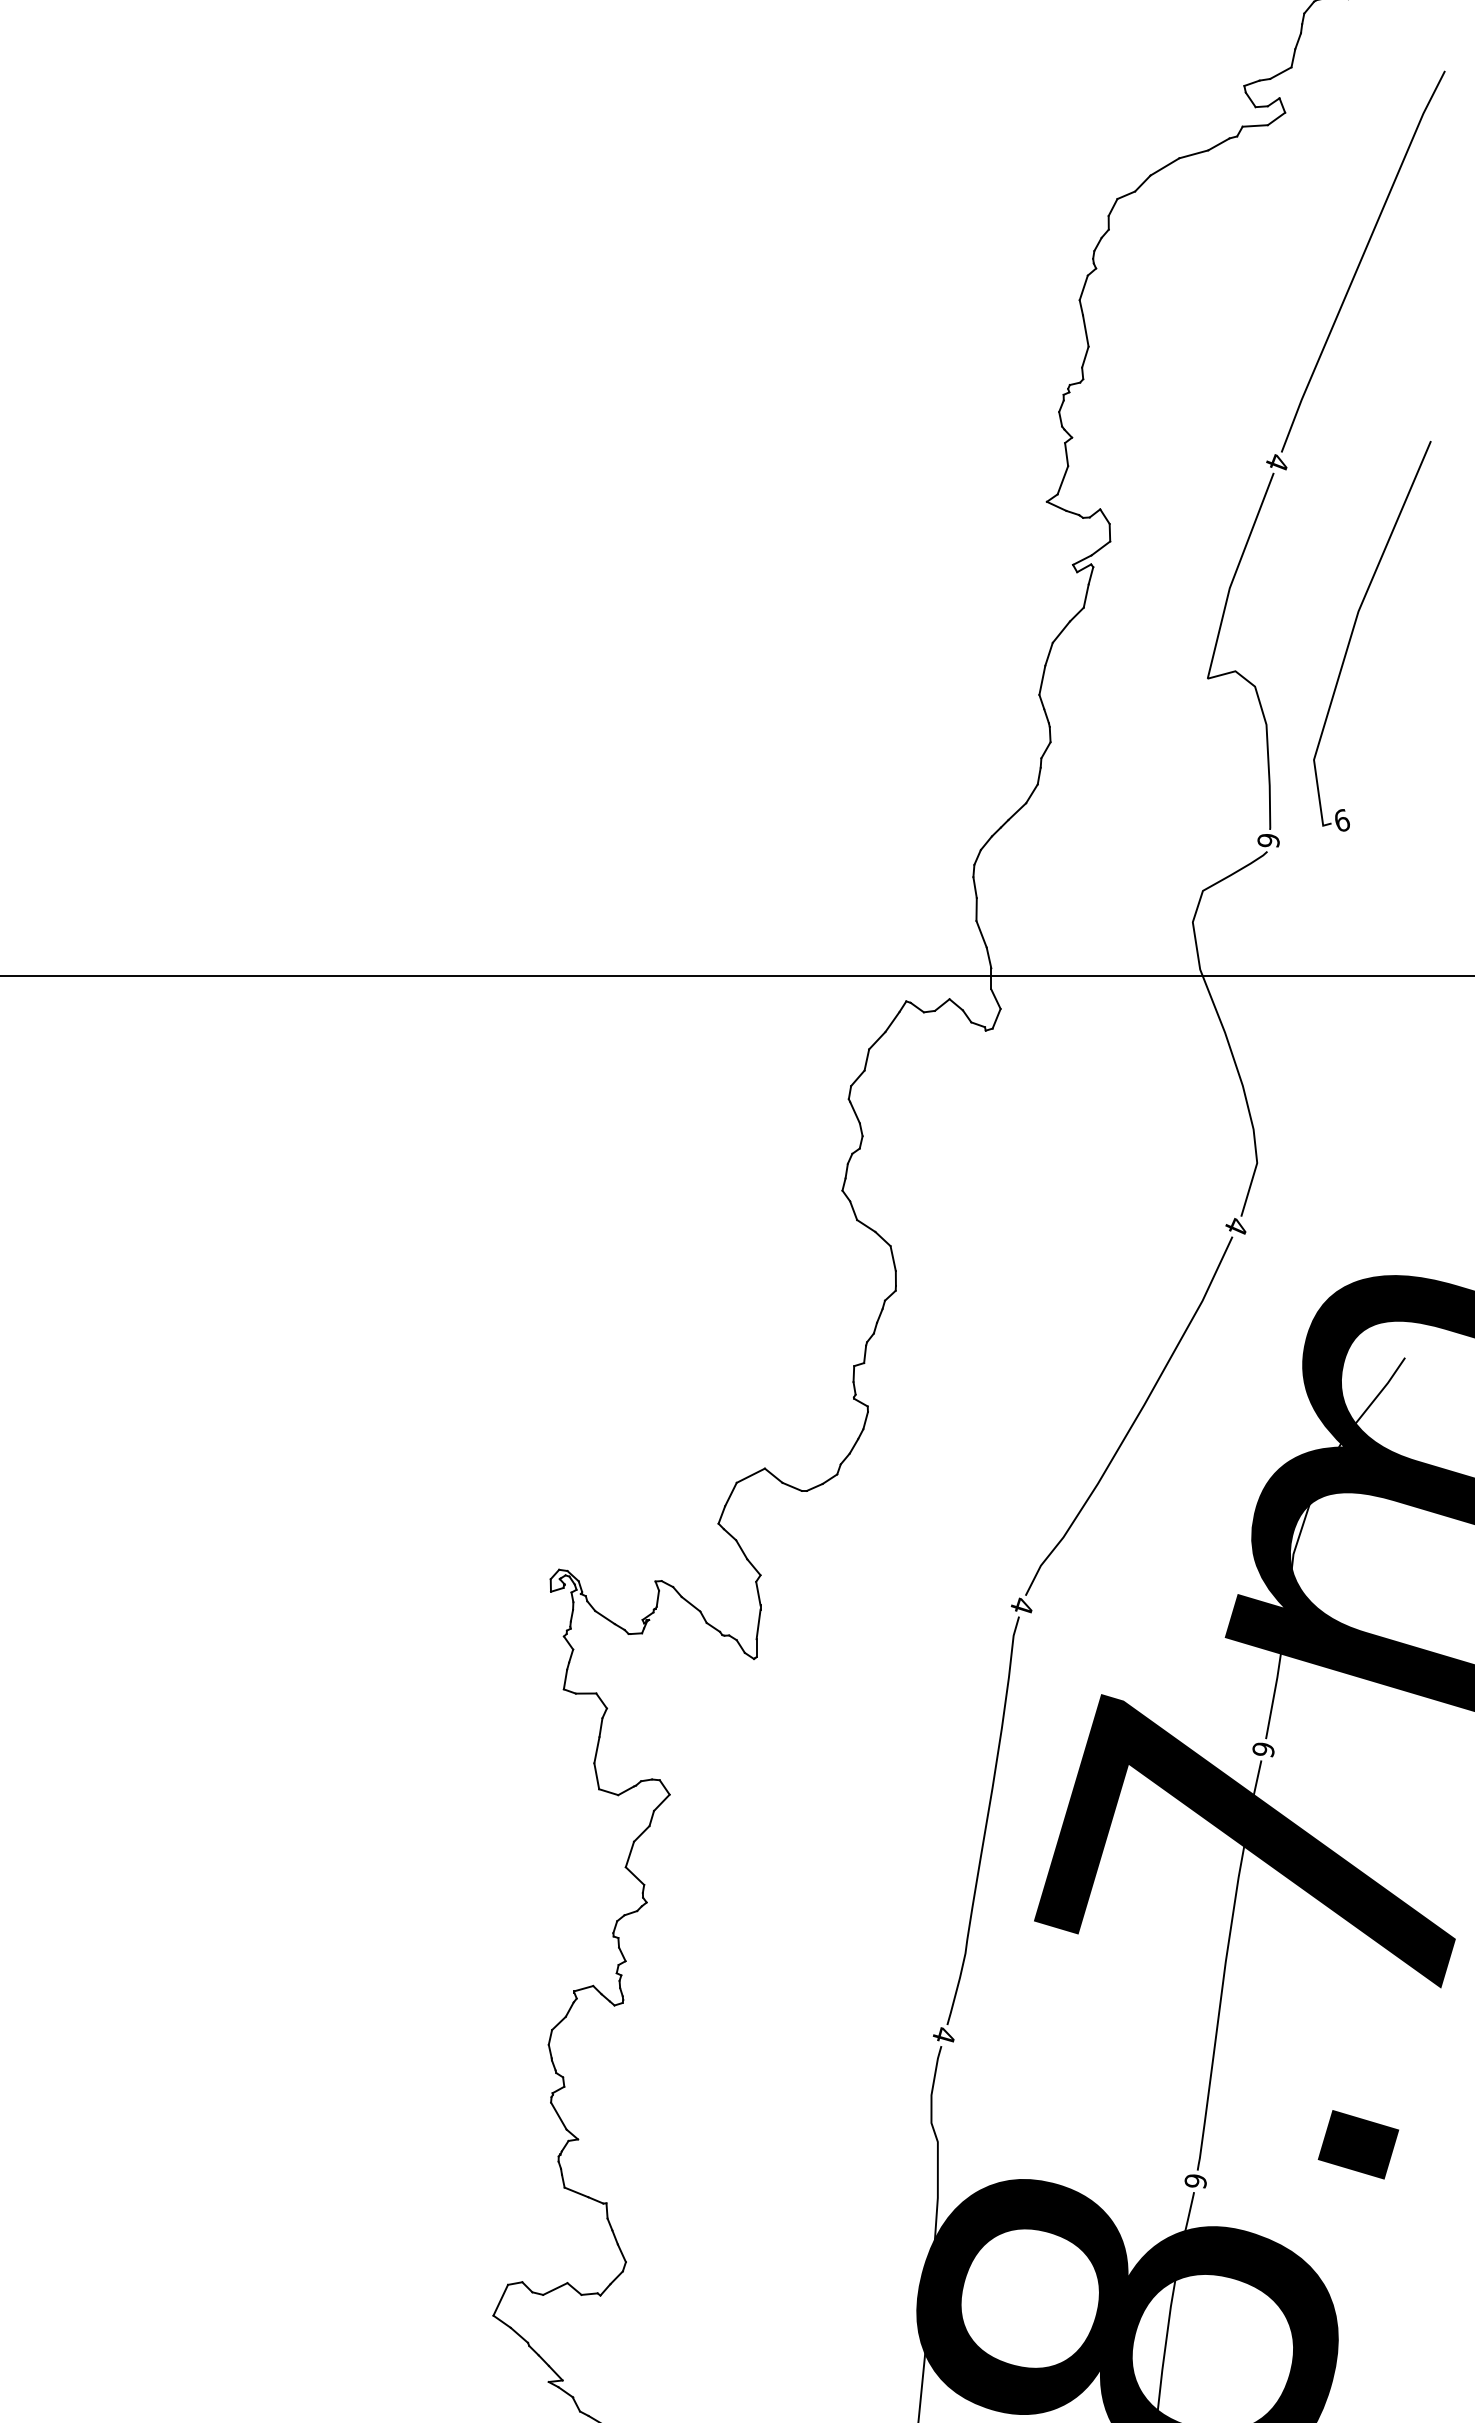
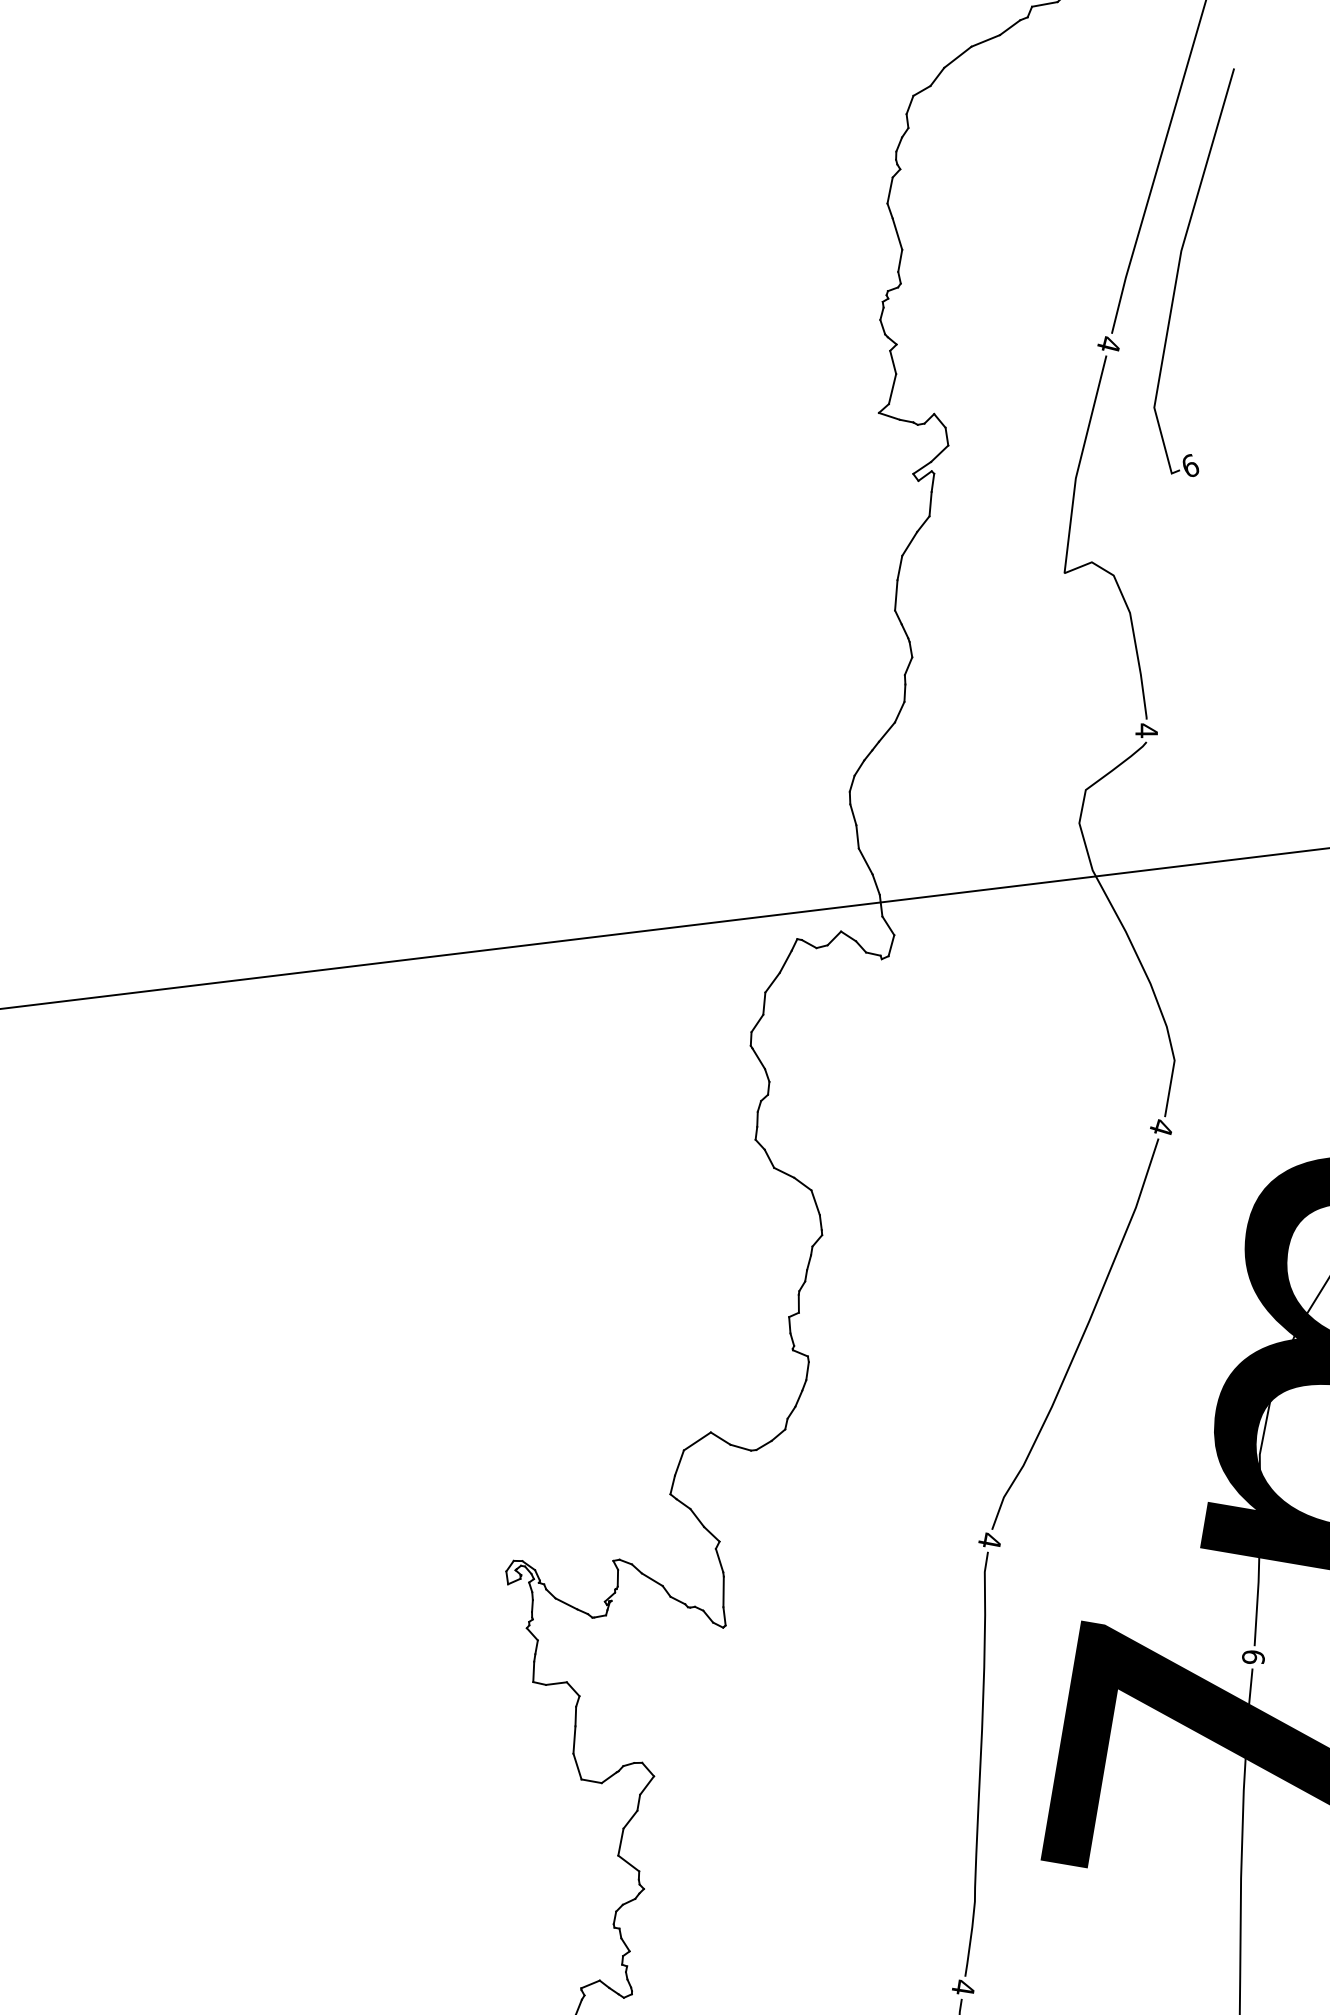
part: (1354, 629) -> (1179, 269), moved
text: (1268, 840) -> (1146, 730), 6 -> 4

